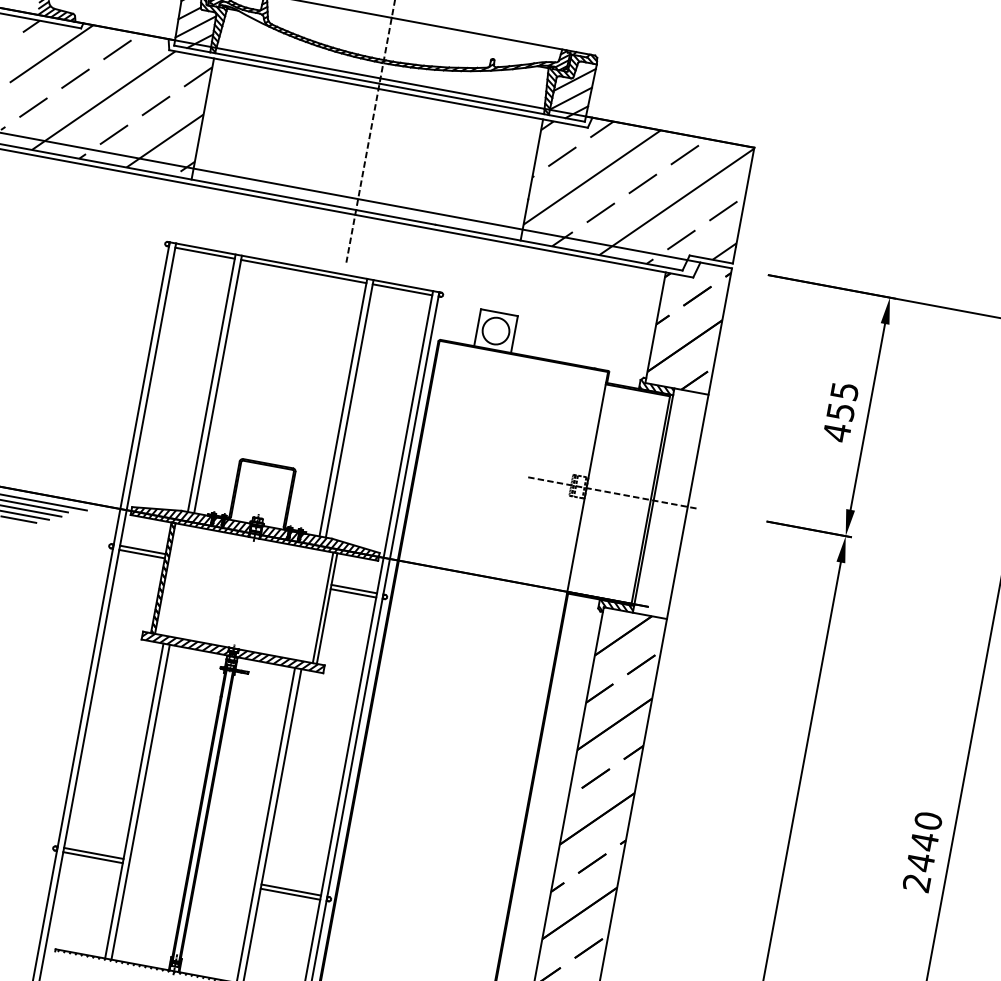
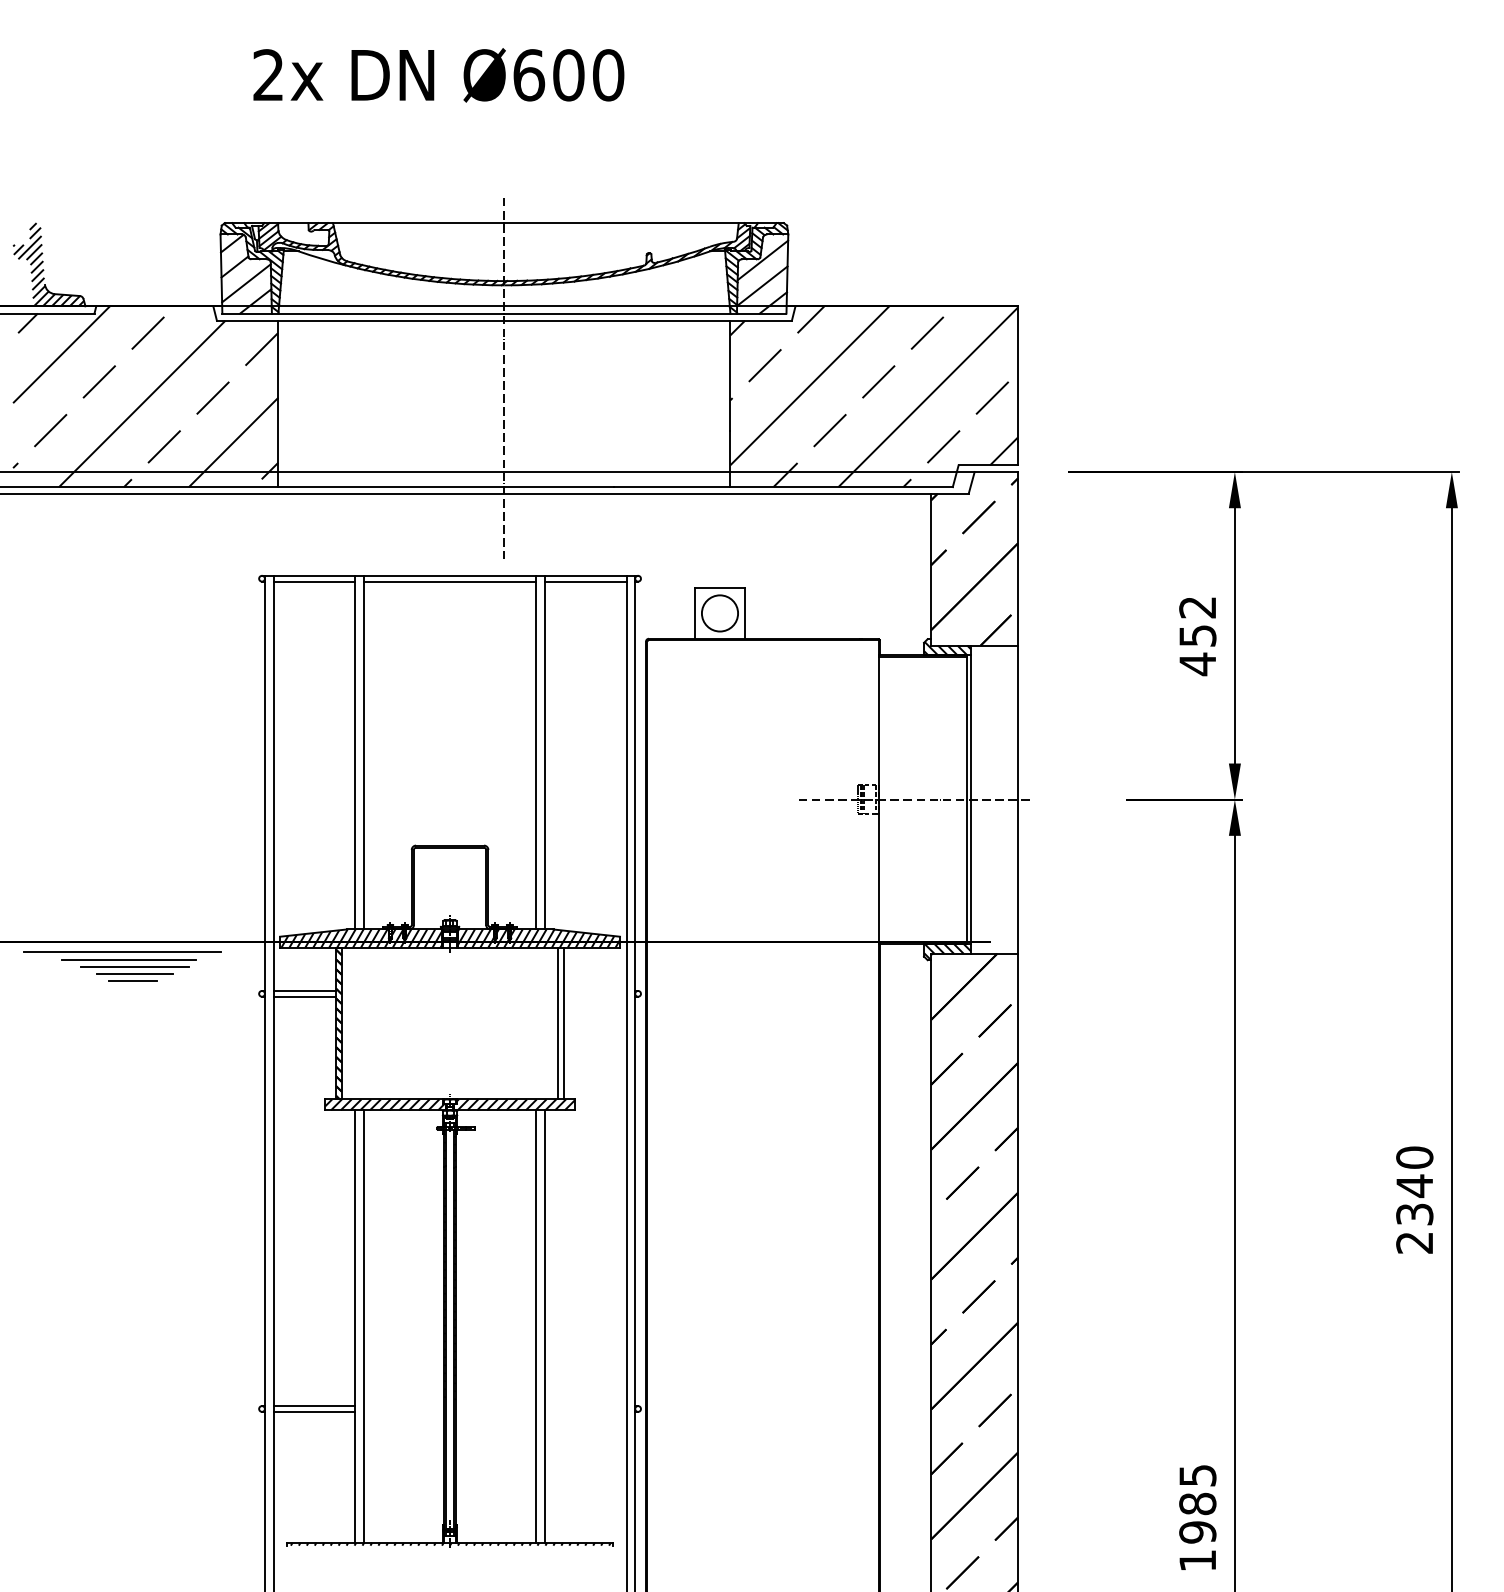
text: (844, 391) -> (1197, 607), 455 -> 452
line: (353, 588) -> (594, 990), removed
line: (352, 593) -> (594, 996), removed
text: (920, 862) -> (1414, 1214), 2440 -> 2340
line: (291, 890) -> (585, 1406), removed
line: (290, 893) -> (585, 1411), removed

